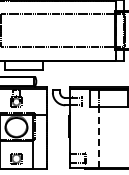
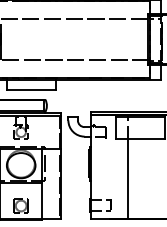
line: (99, 137) -> (128, 178), dashed -> solid

